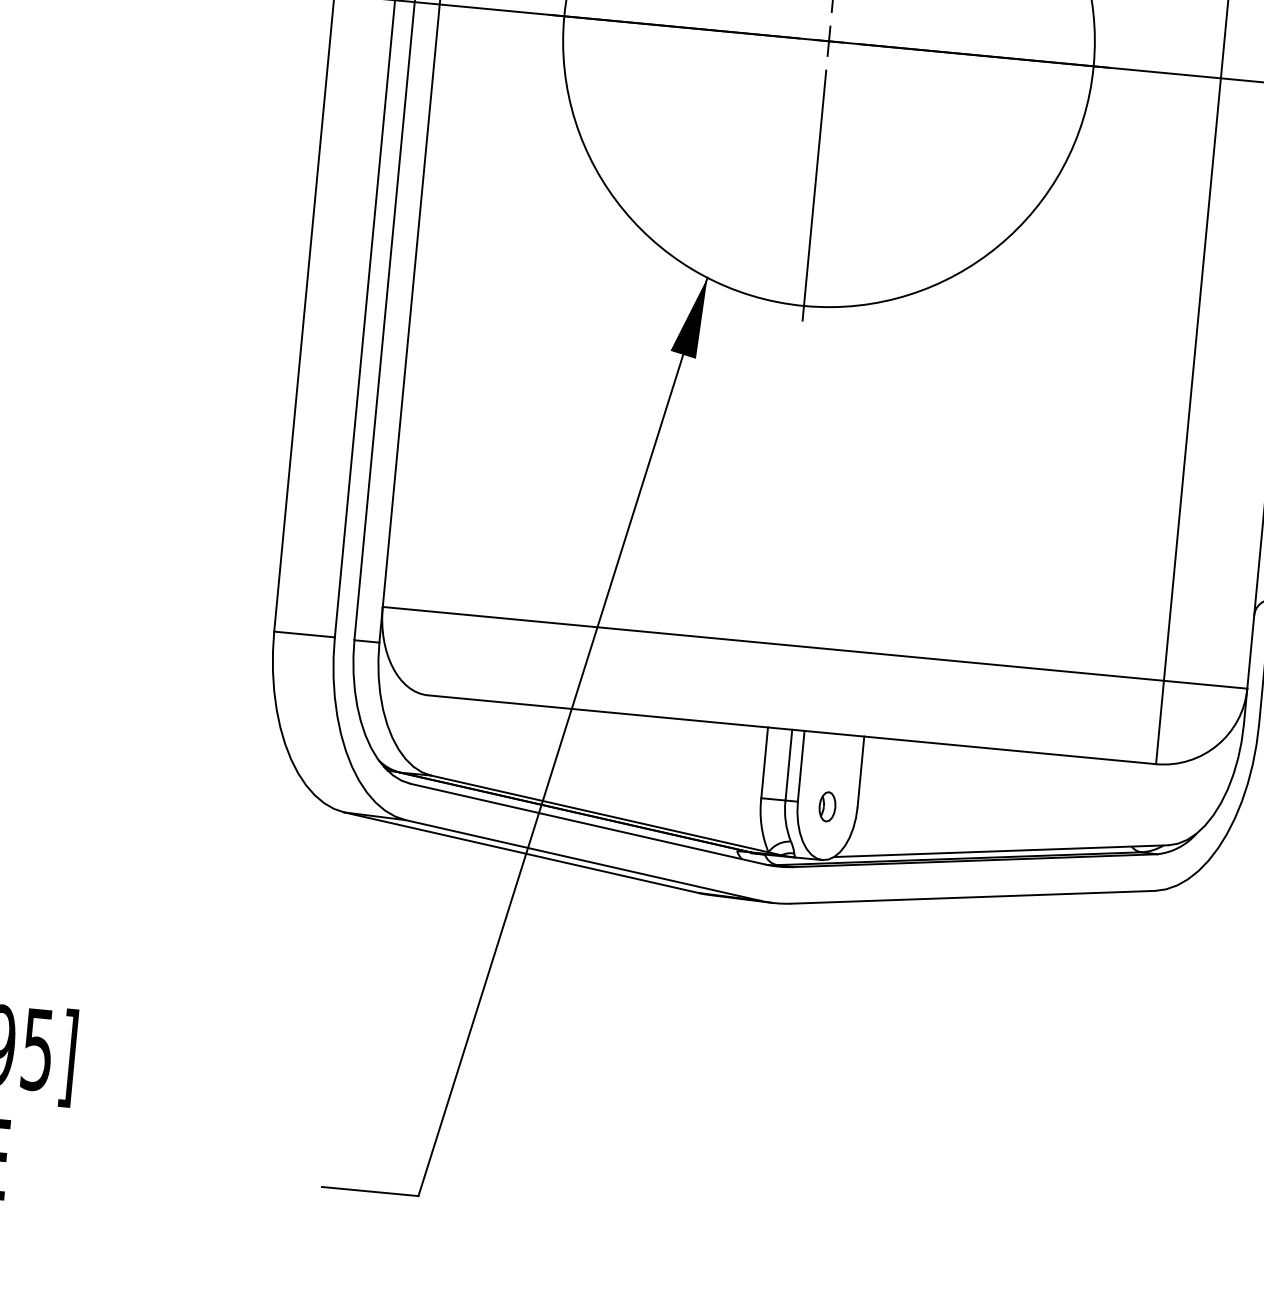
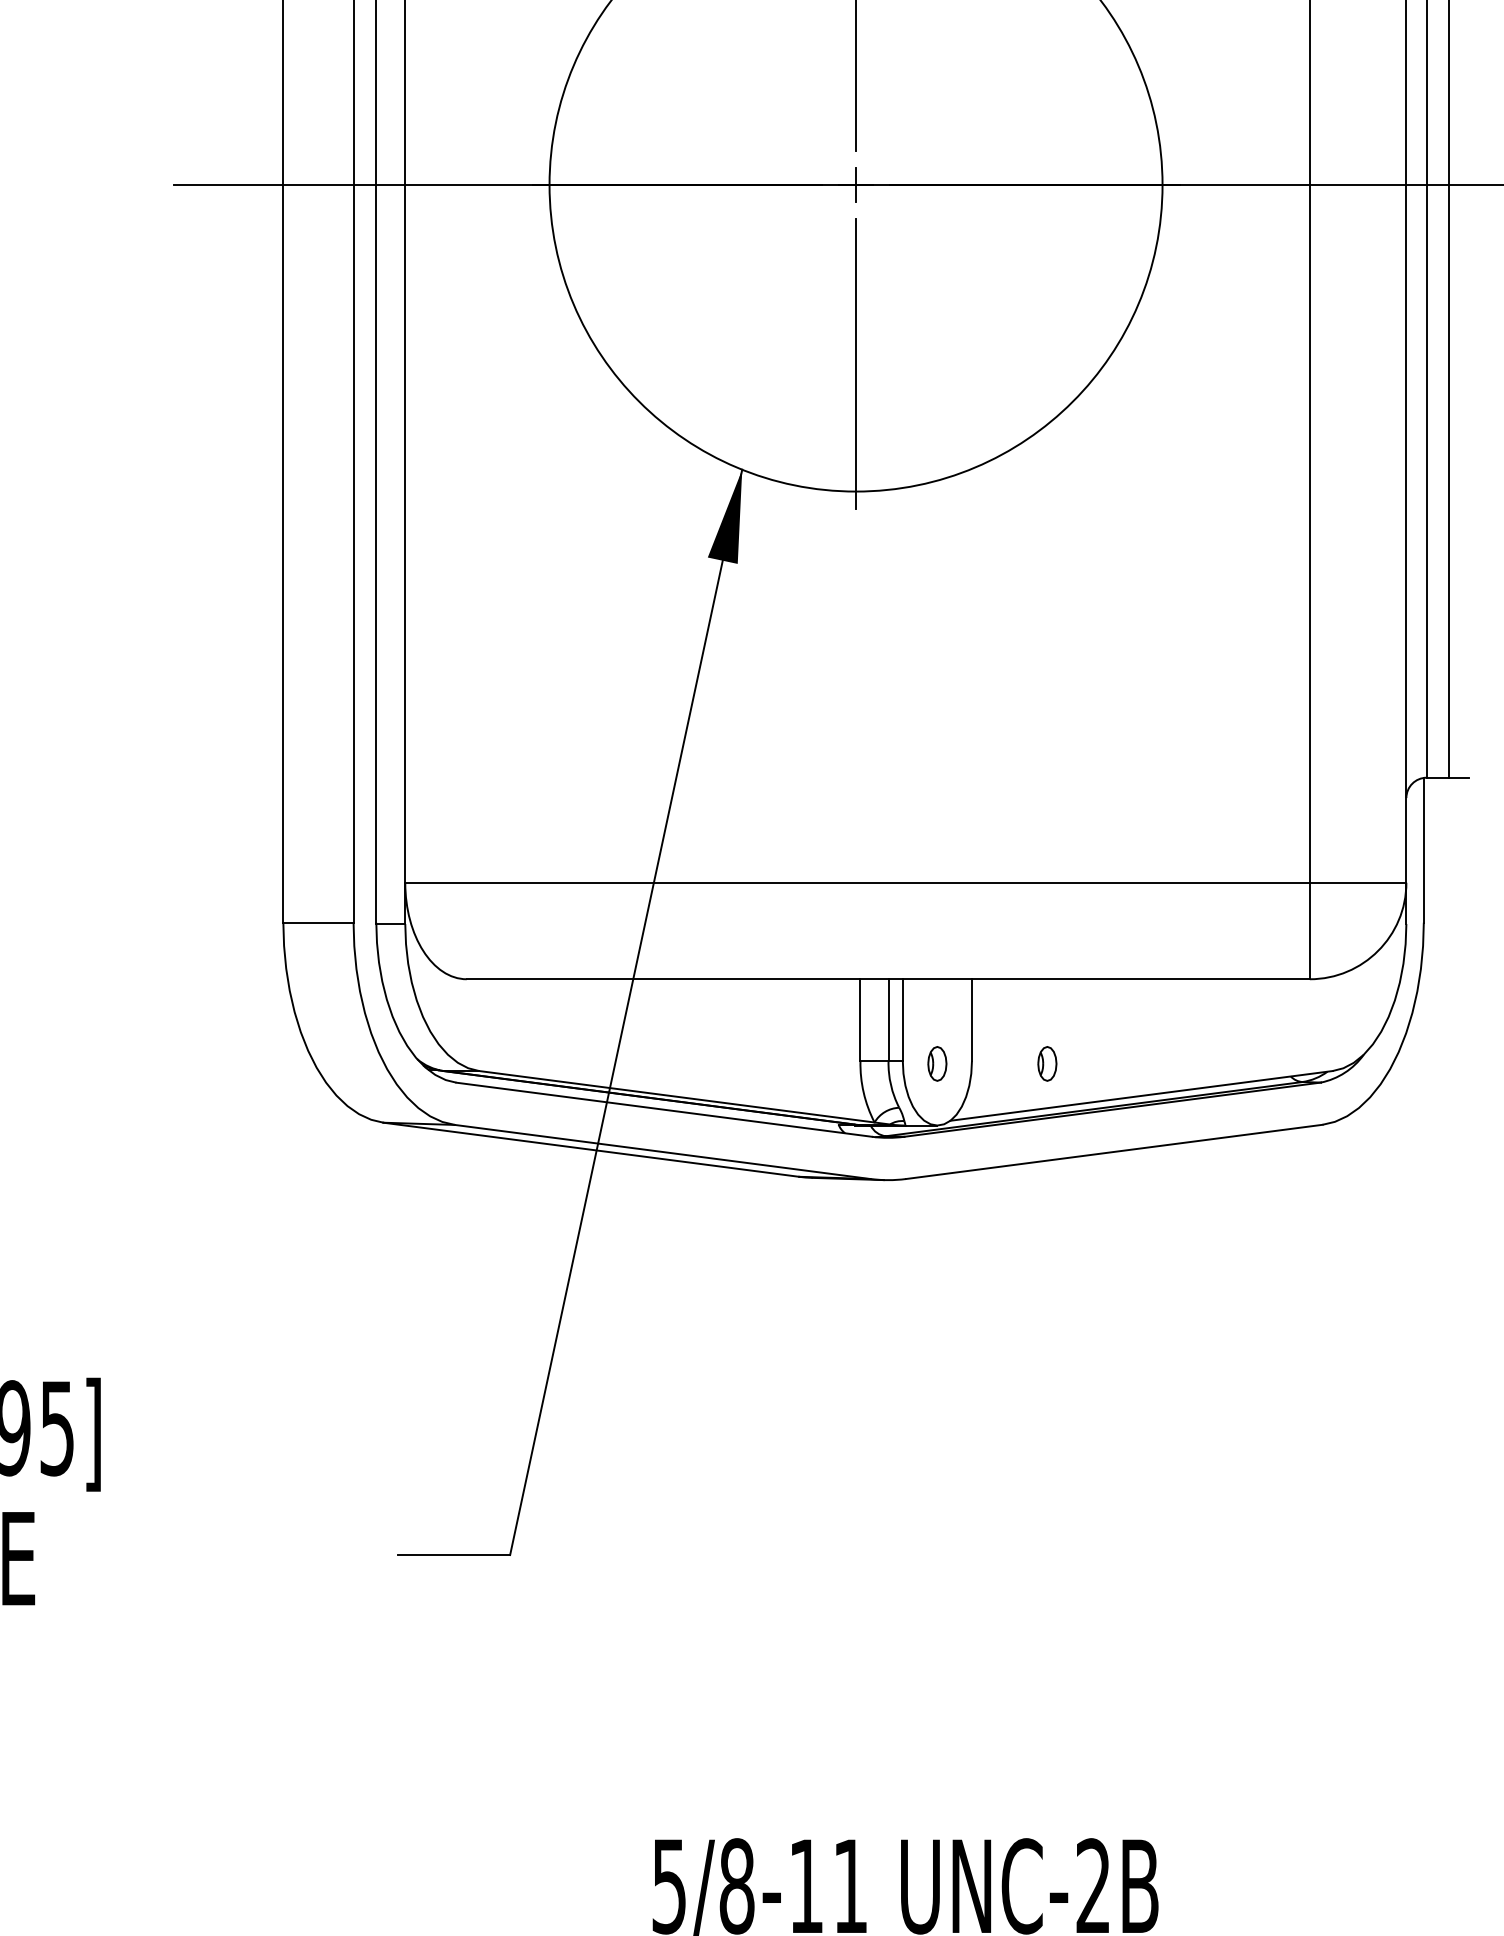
part: (922, 815) -> (1047, 1063), added

